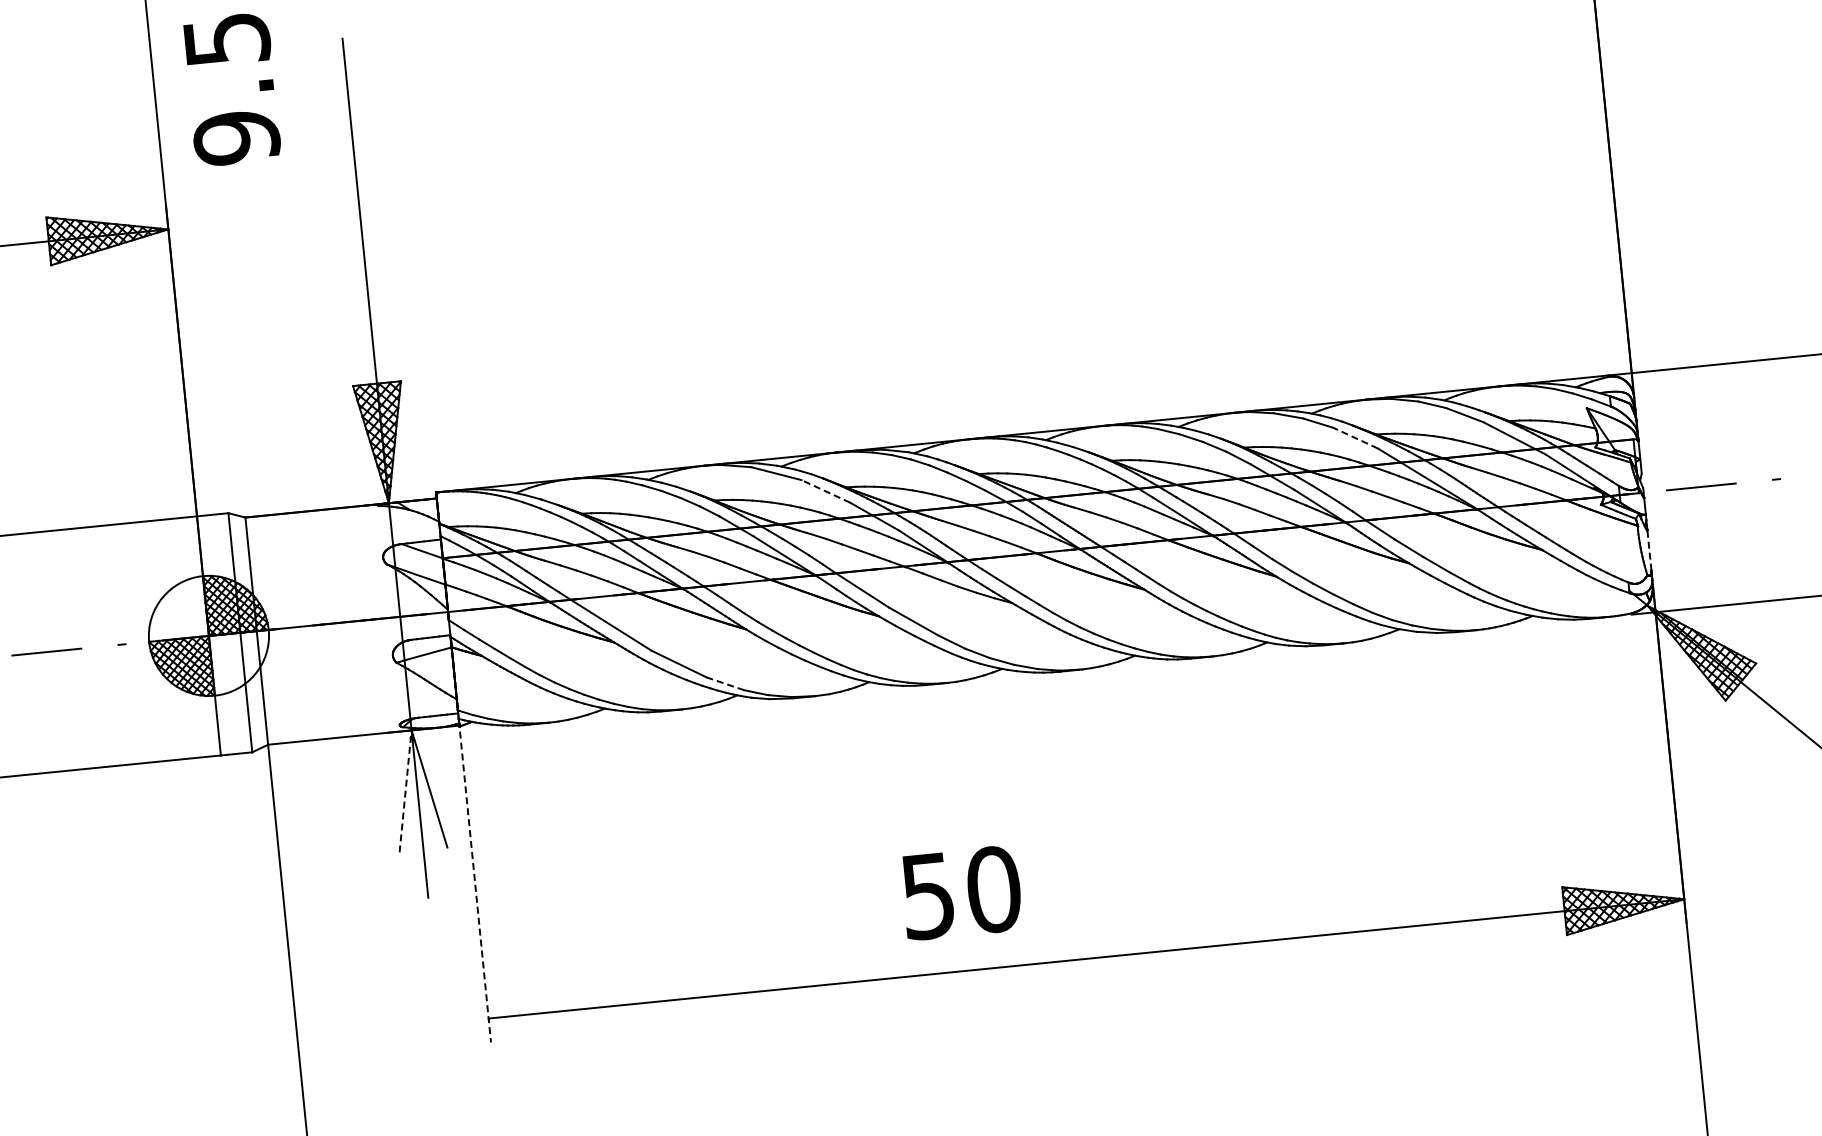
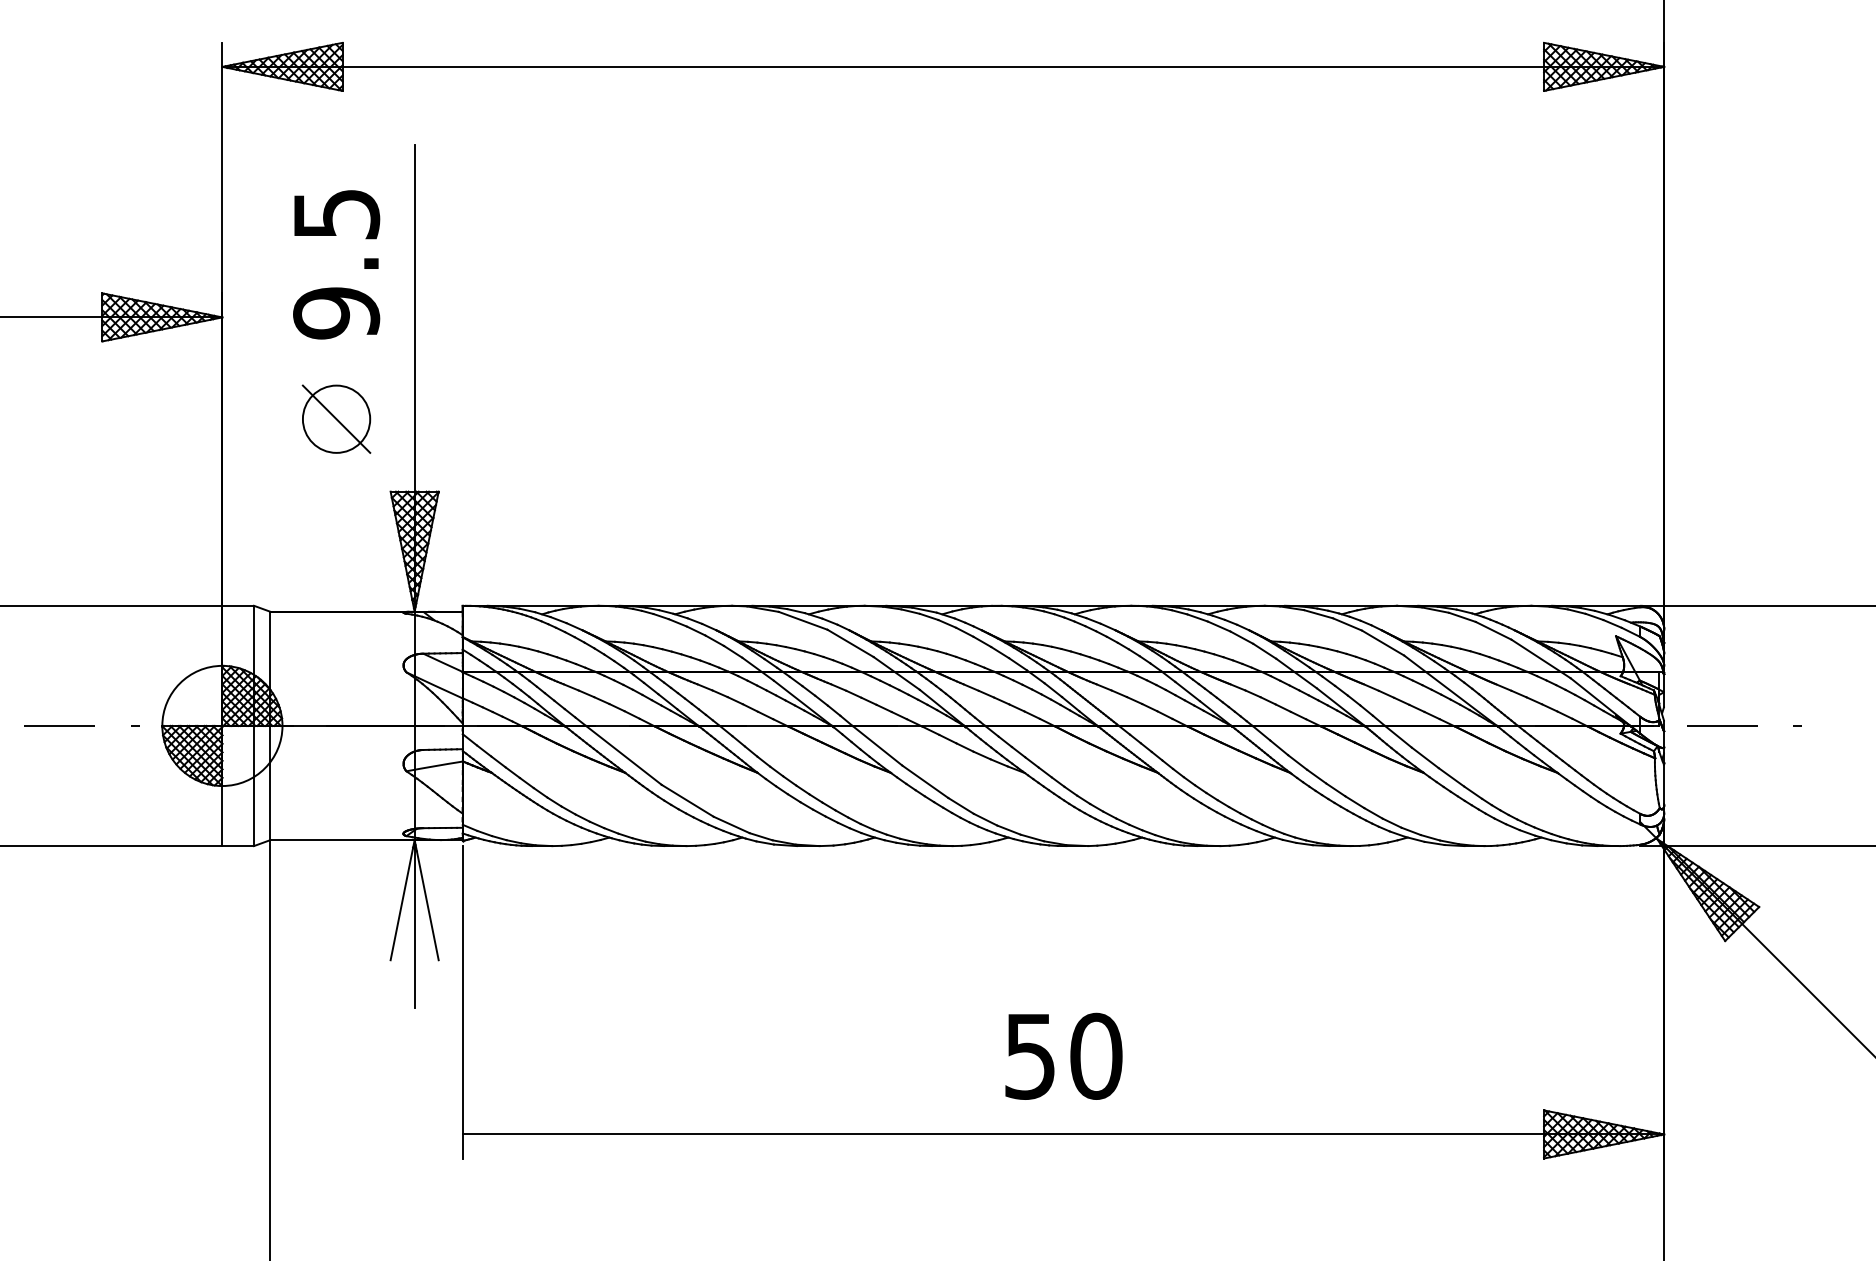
text: (231, 89) -> (336, 264), moved
part: (291, 318) -> (336, 418), added
line: (1356, 438) -> (1383, 643), dashed -> solid
line: (825, 491) -> (850, 643), dashed -> solid
line: (1649, 550) -> (1664, 784), dashed -> solid
line: (725, 683) -> (731, 824), dashed -> solid
line: (405, 790) -> (402, 899), dashed -> solid
line: (475, 887) -> (462, 1002), dashed -> solid
text: (961, 892) -> (1063, 1055), moved

